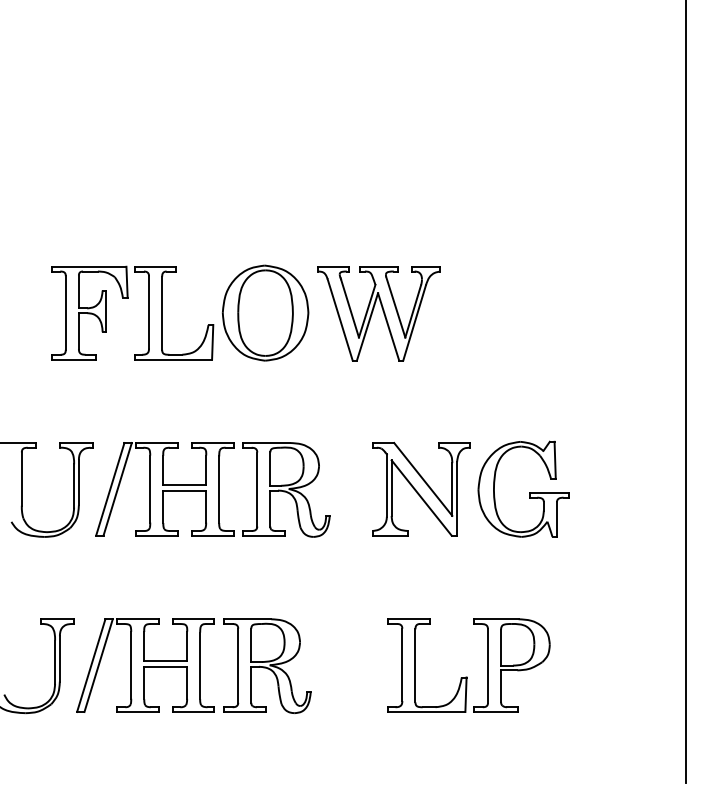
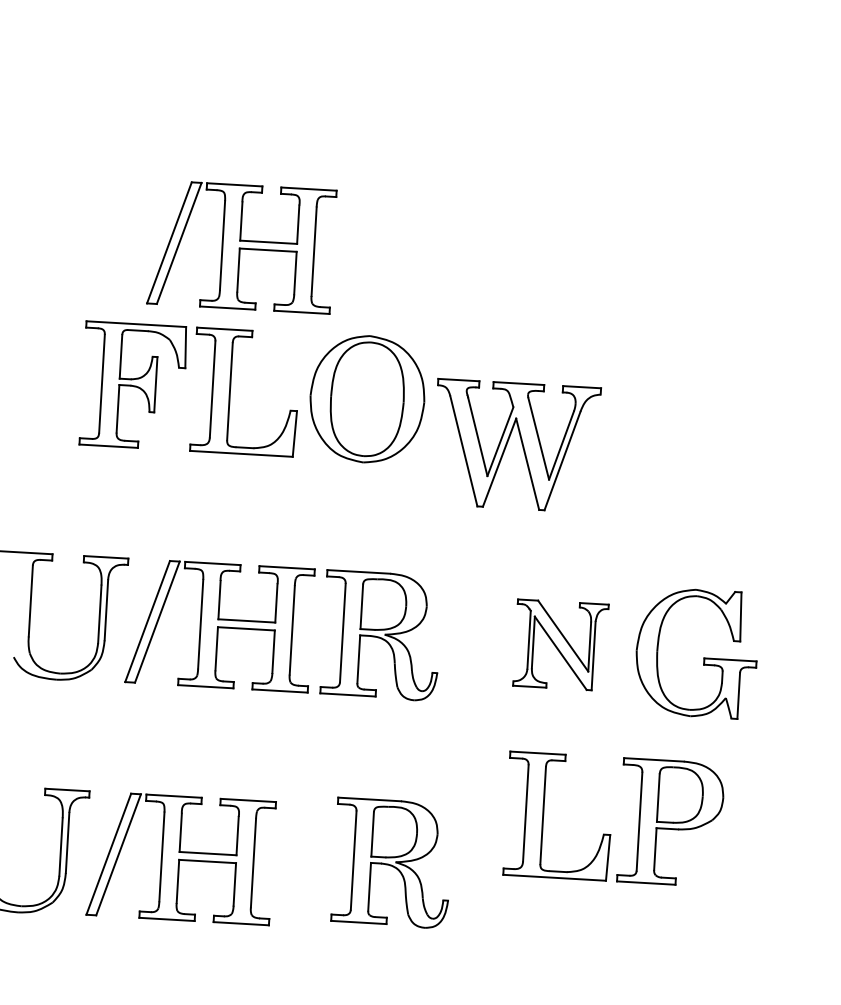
part: (164, 204) -> (241, 247), added
part: (378, 313) -> (515, 445), moved
part: (421, 488) -> (561, 644), size x0.7
part: (267, 665) -> (392, 862), moved
part: (467, 676) -> (611, 833), moved

